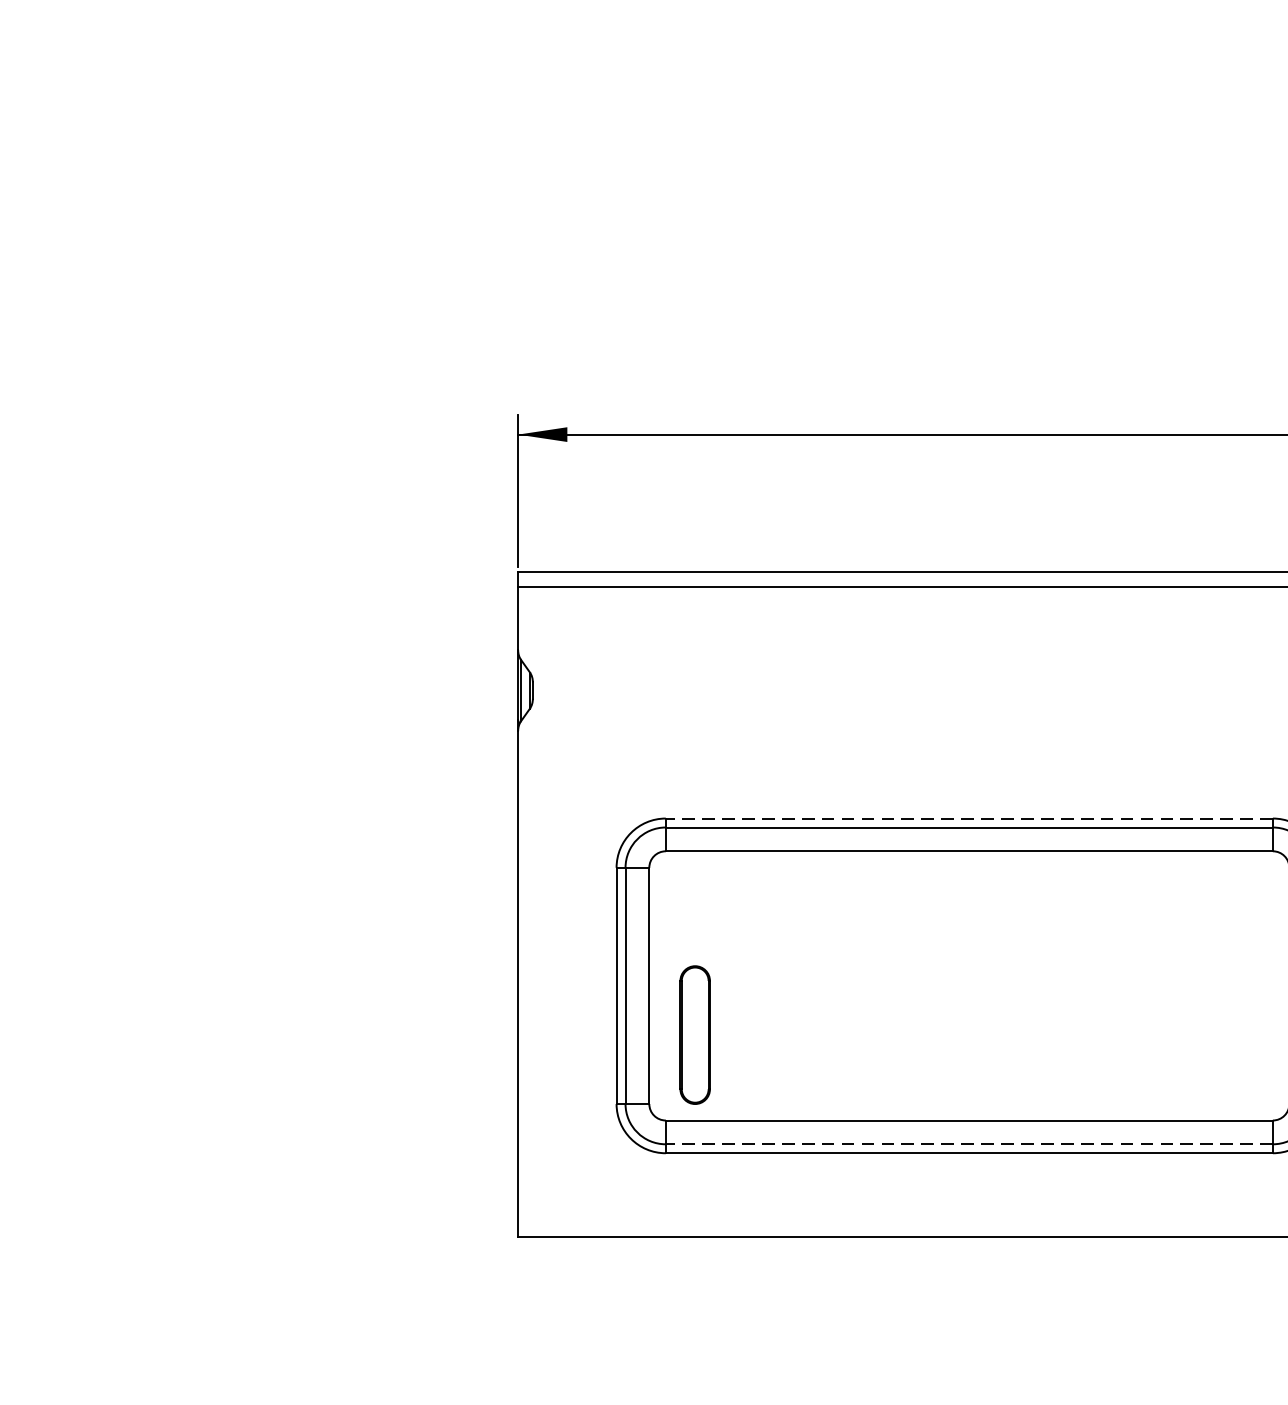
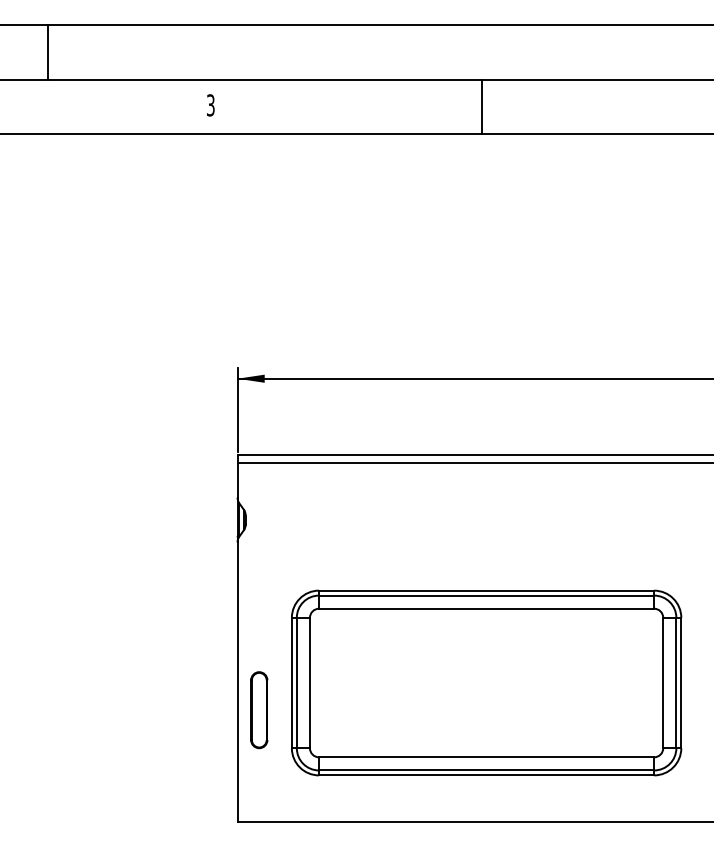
line: (969, 818) -> (486, 590), dashed -> solid
part: (695, 1035) -> (259, 710), moved
line: (969, 1144) -> (486, 770), dashed -> solid

